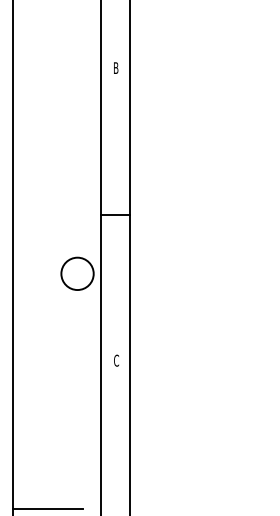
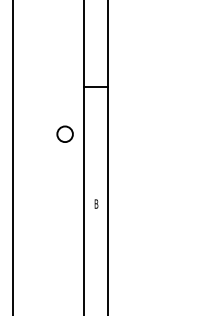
circle: (77, 273) -> (65, 133), size x0.6
text: (116, 360) -> (96, 203), C -> B

